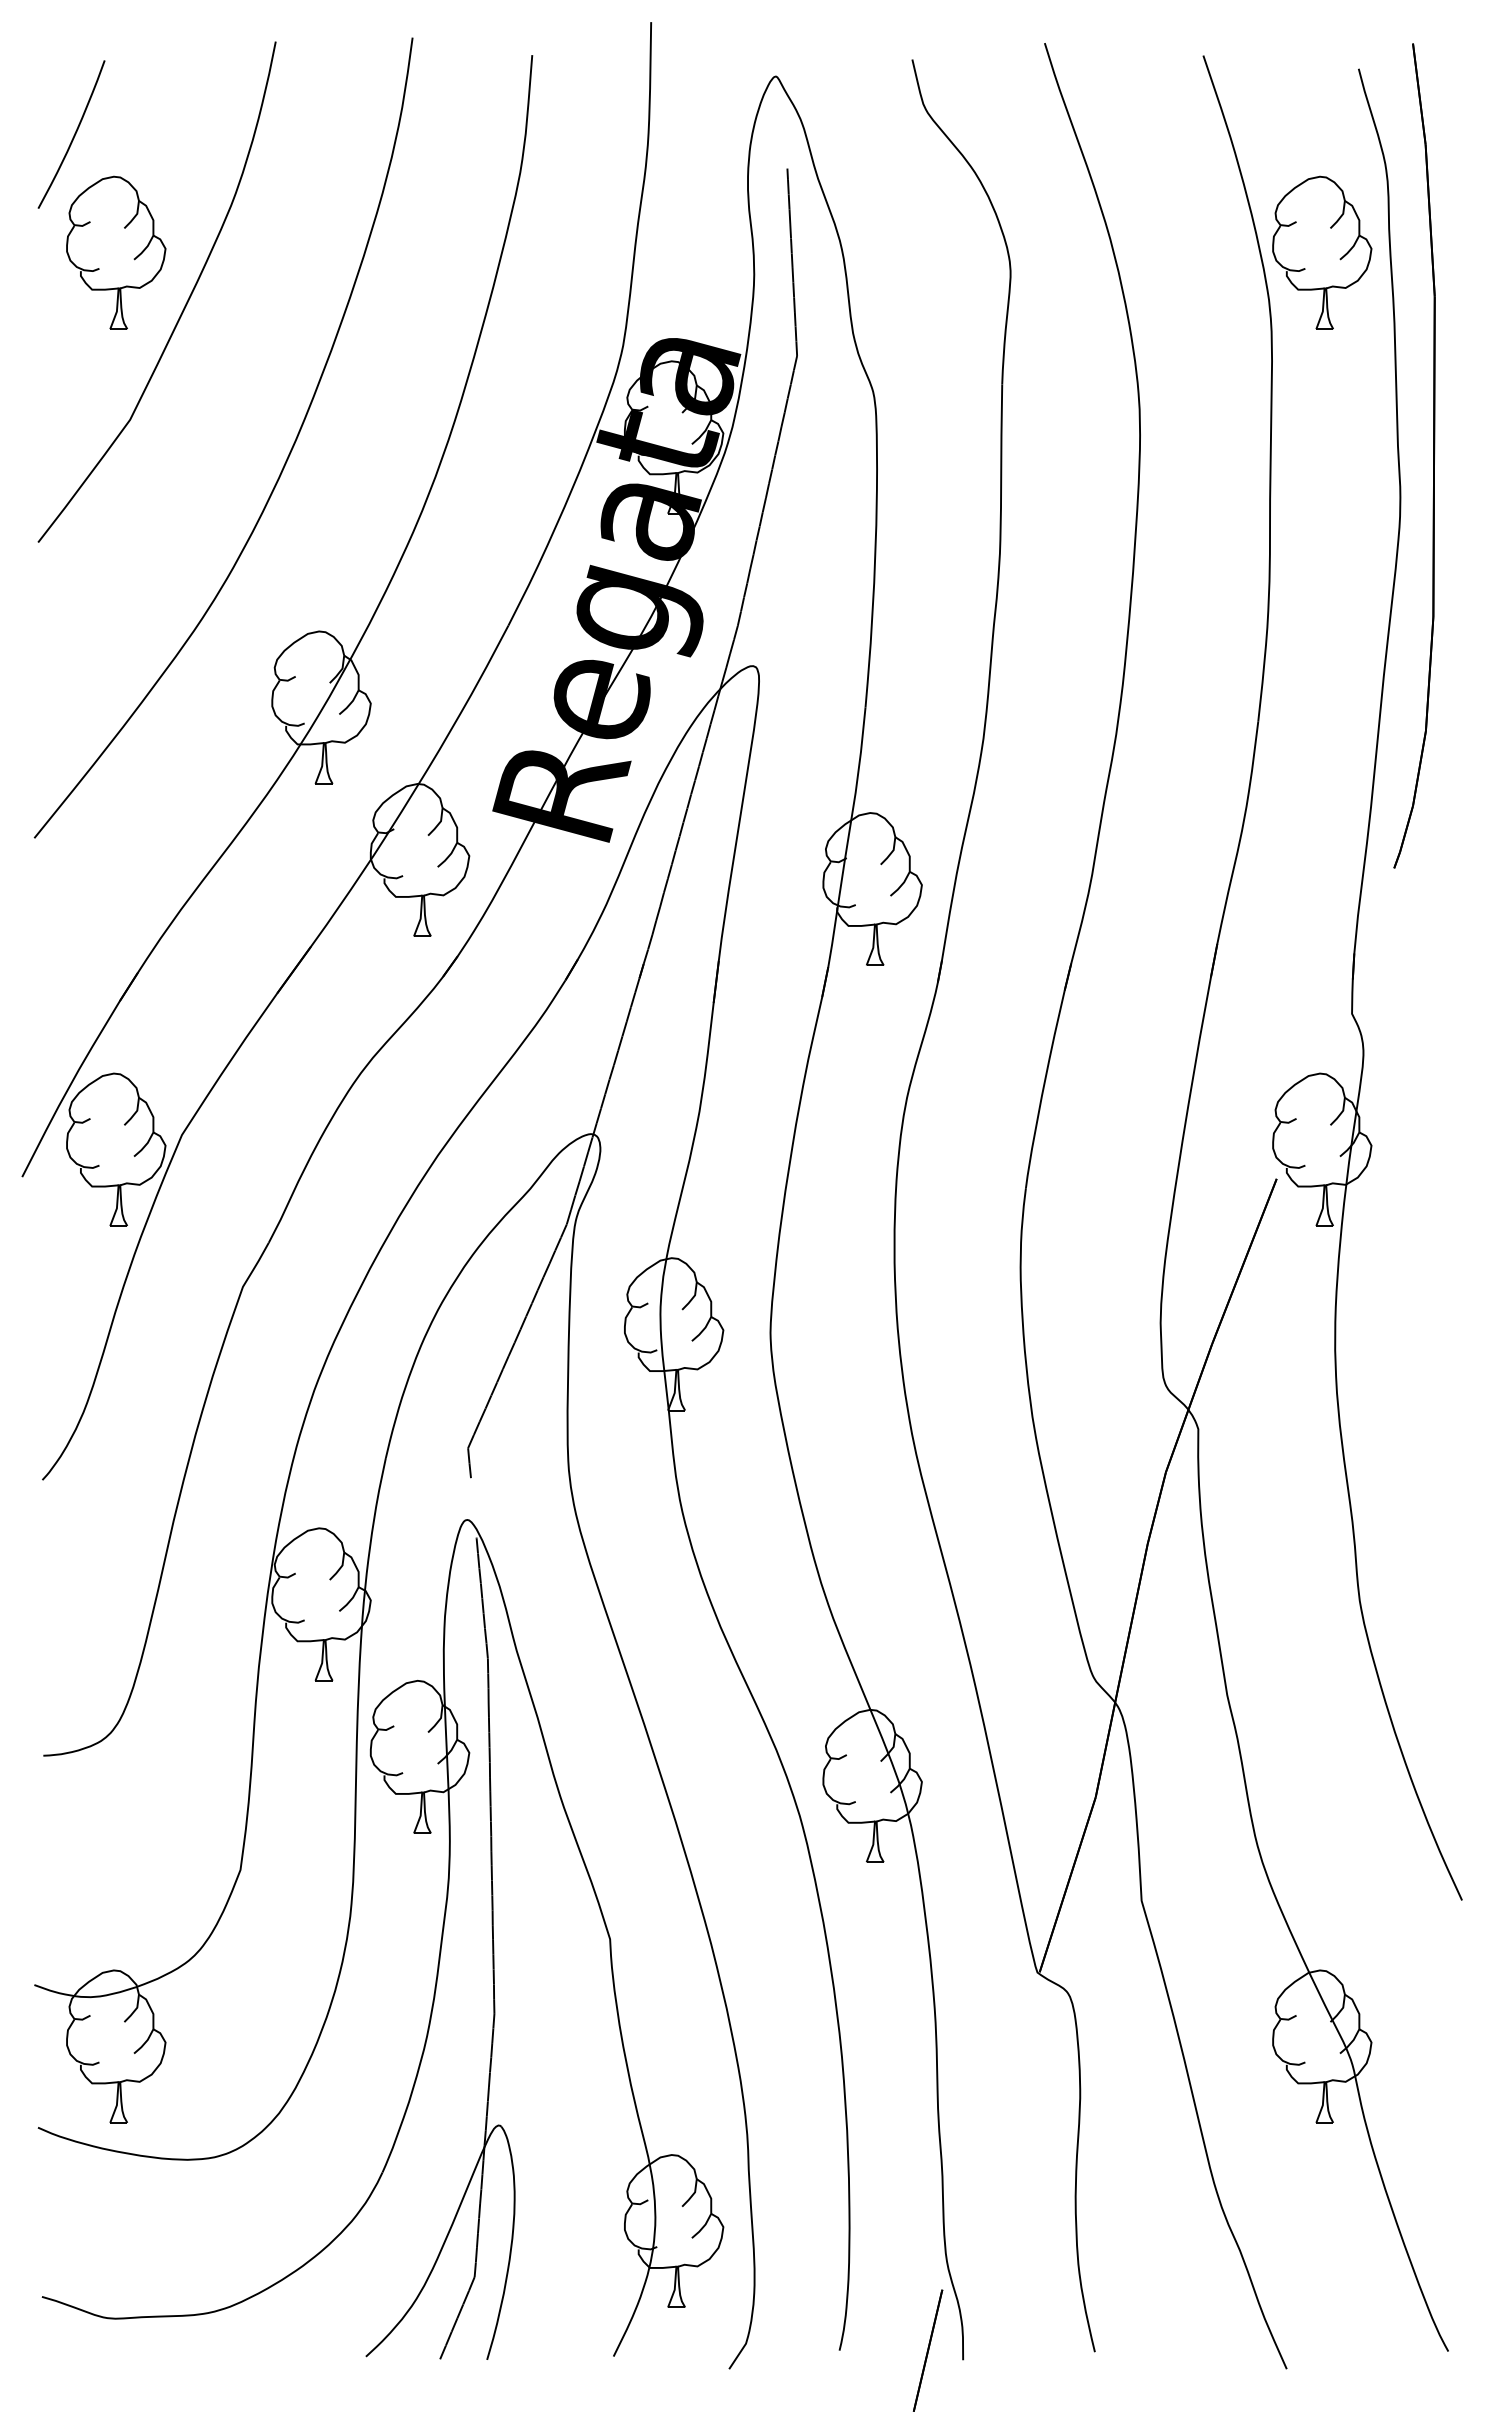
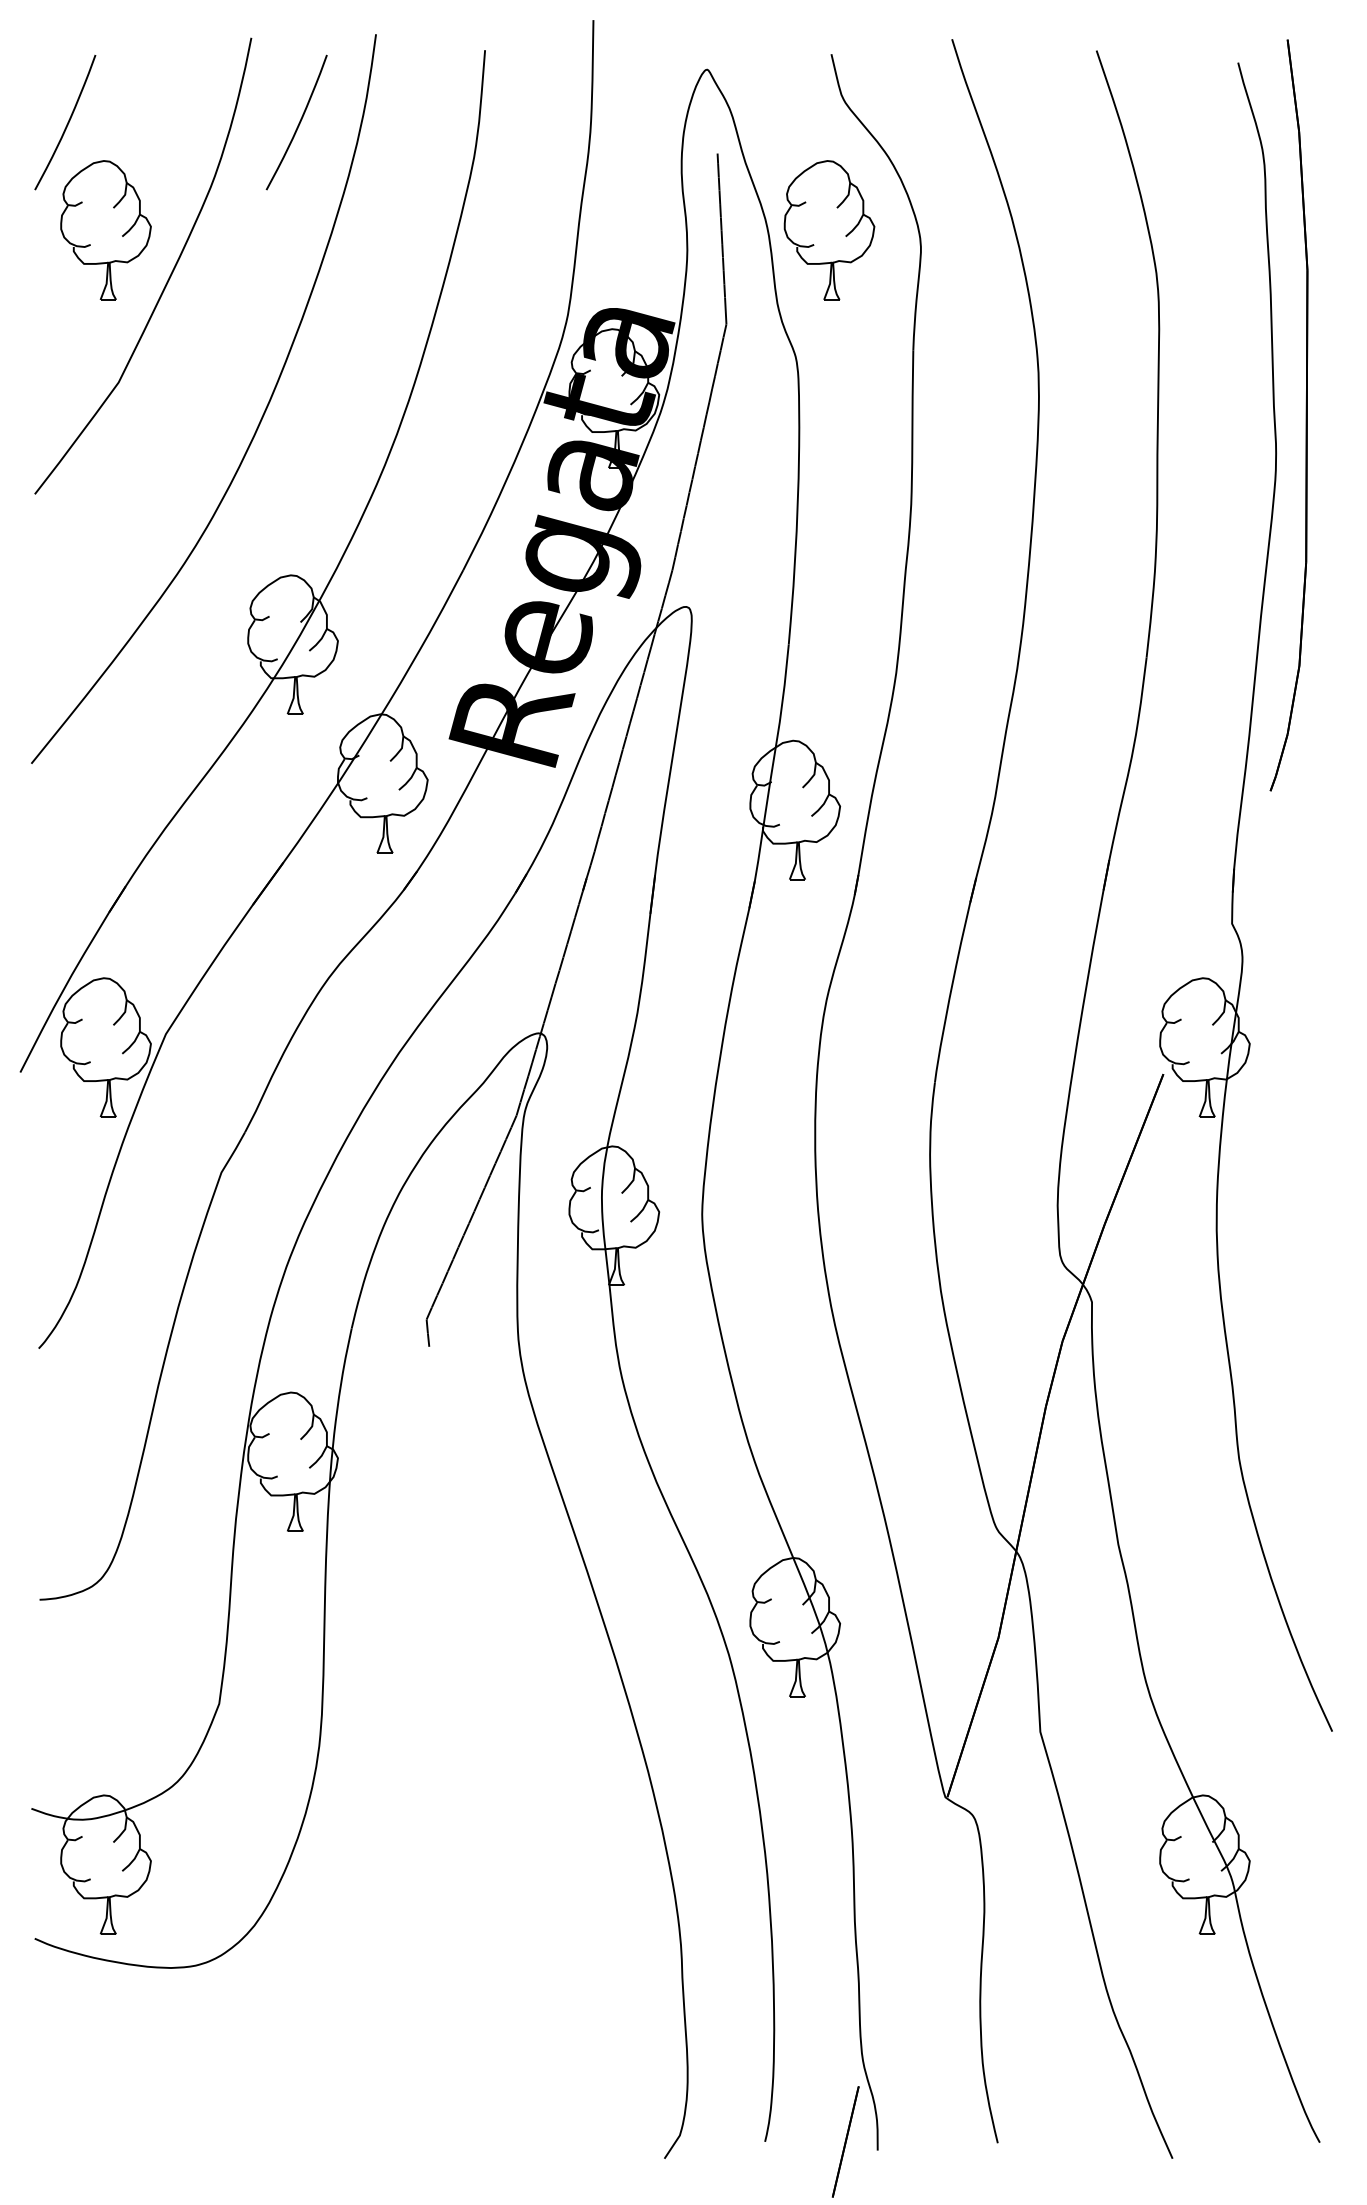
curve: (327, 135) -> (298, 123), added
part: (1322, 252) -> (829, 230), moved
part: (439, 1948) -> (400, 1775), removed

